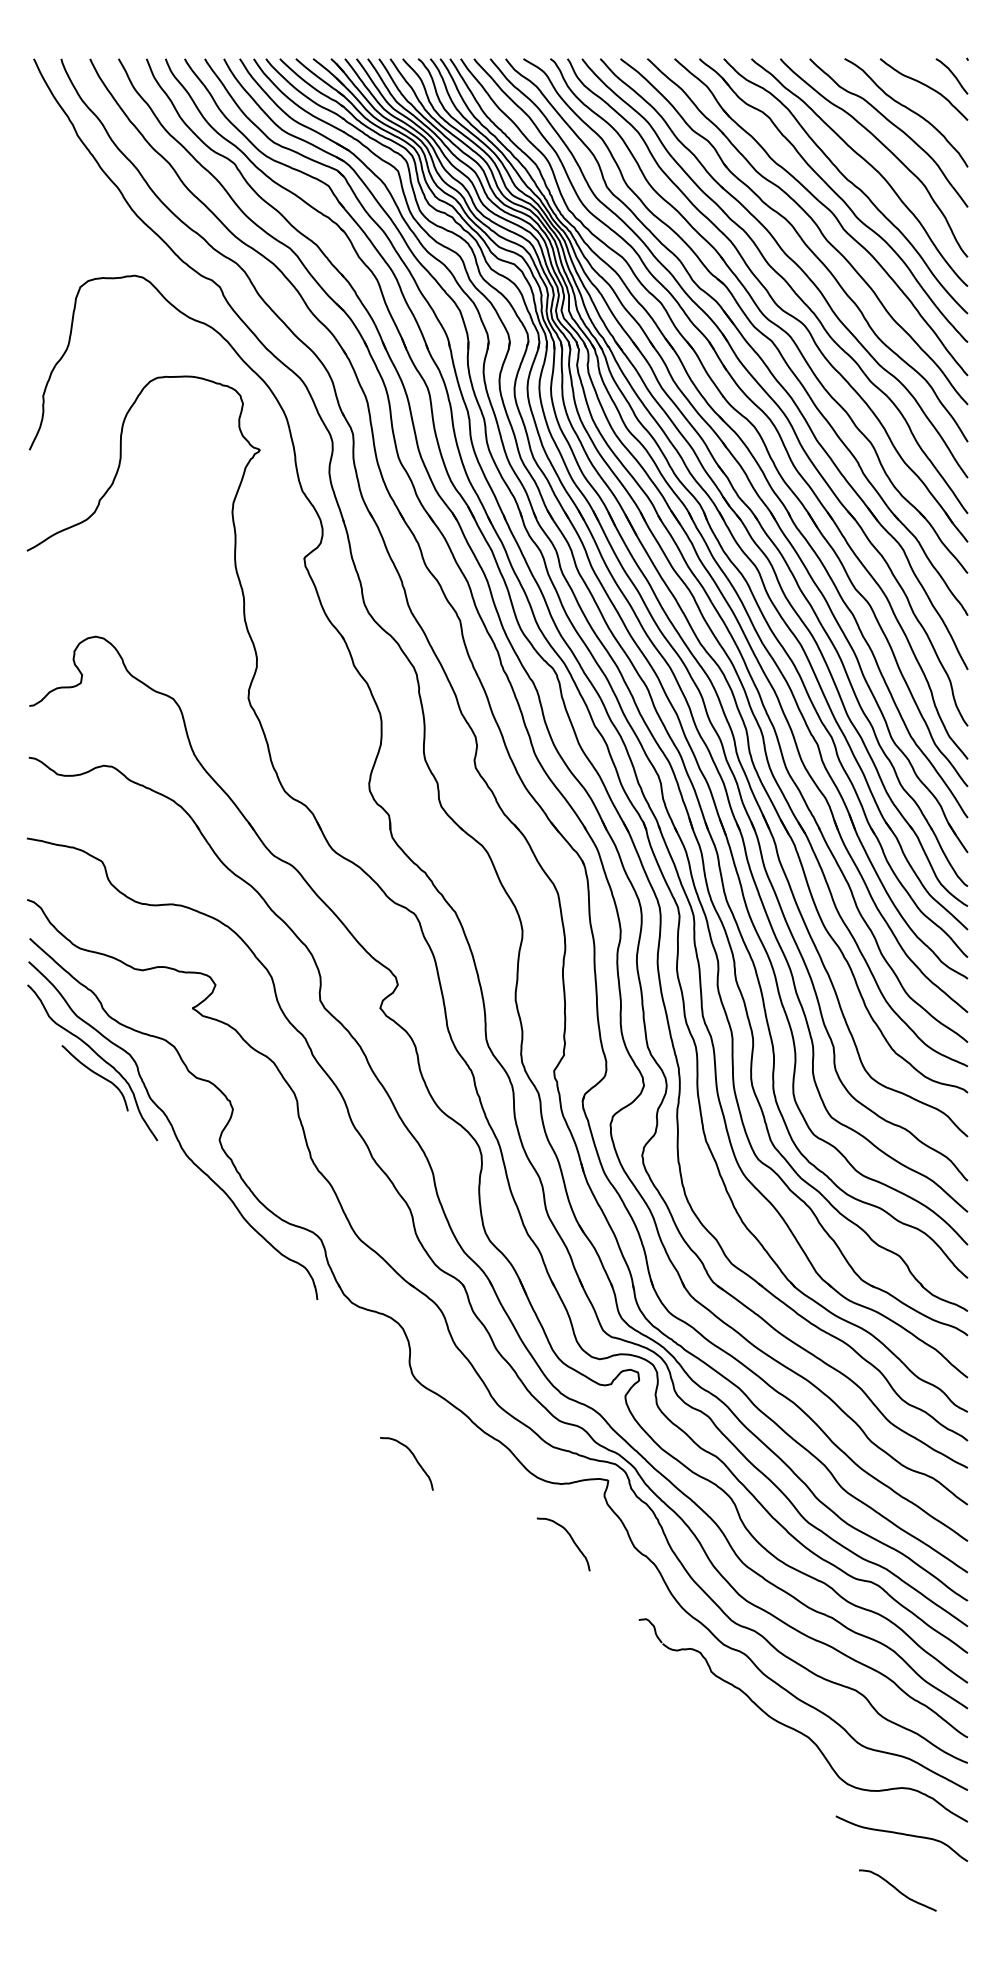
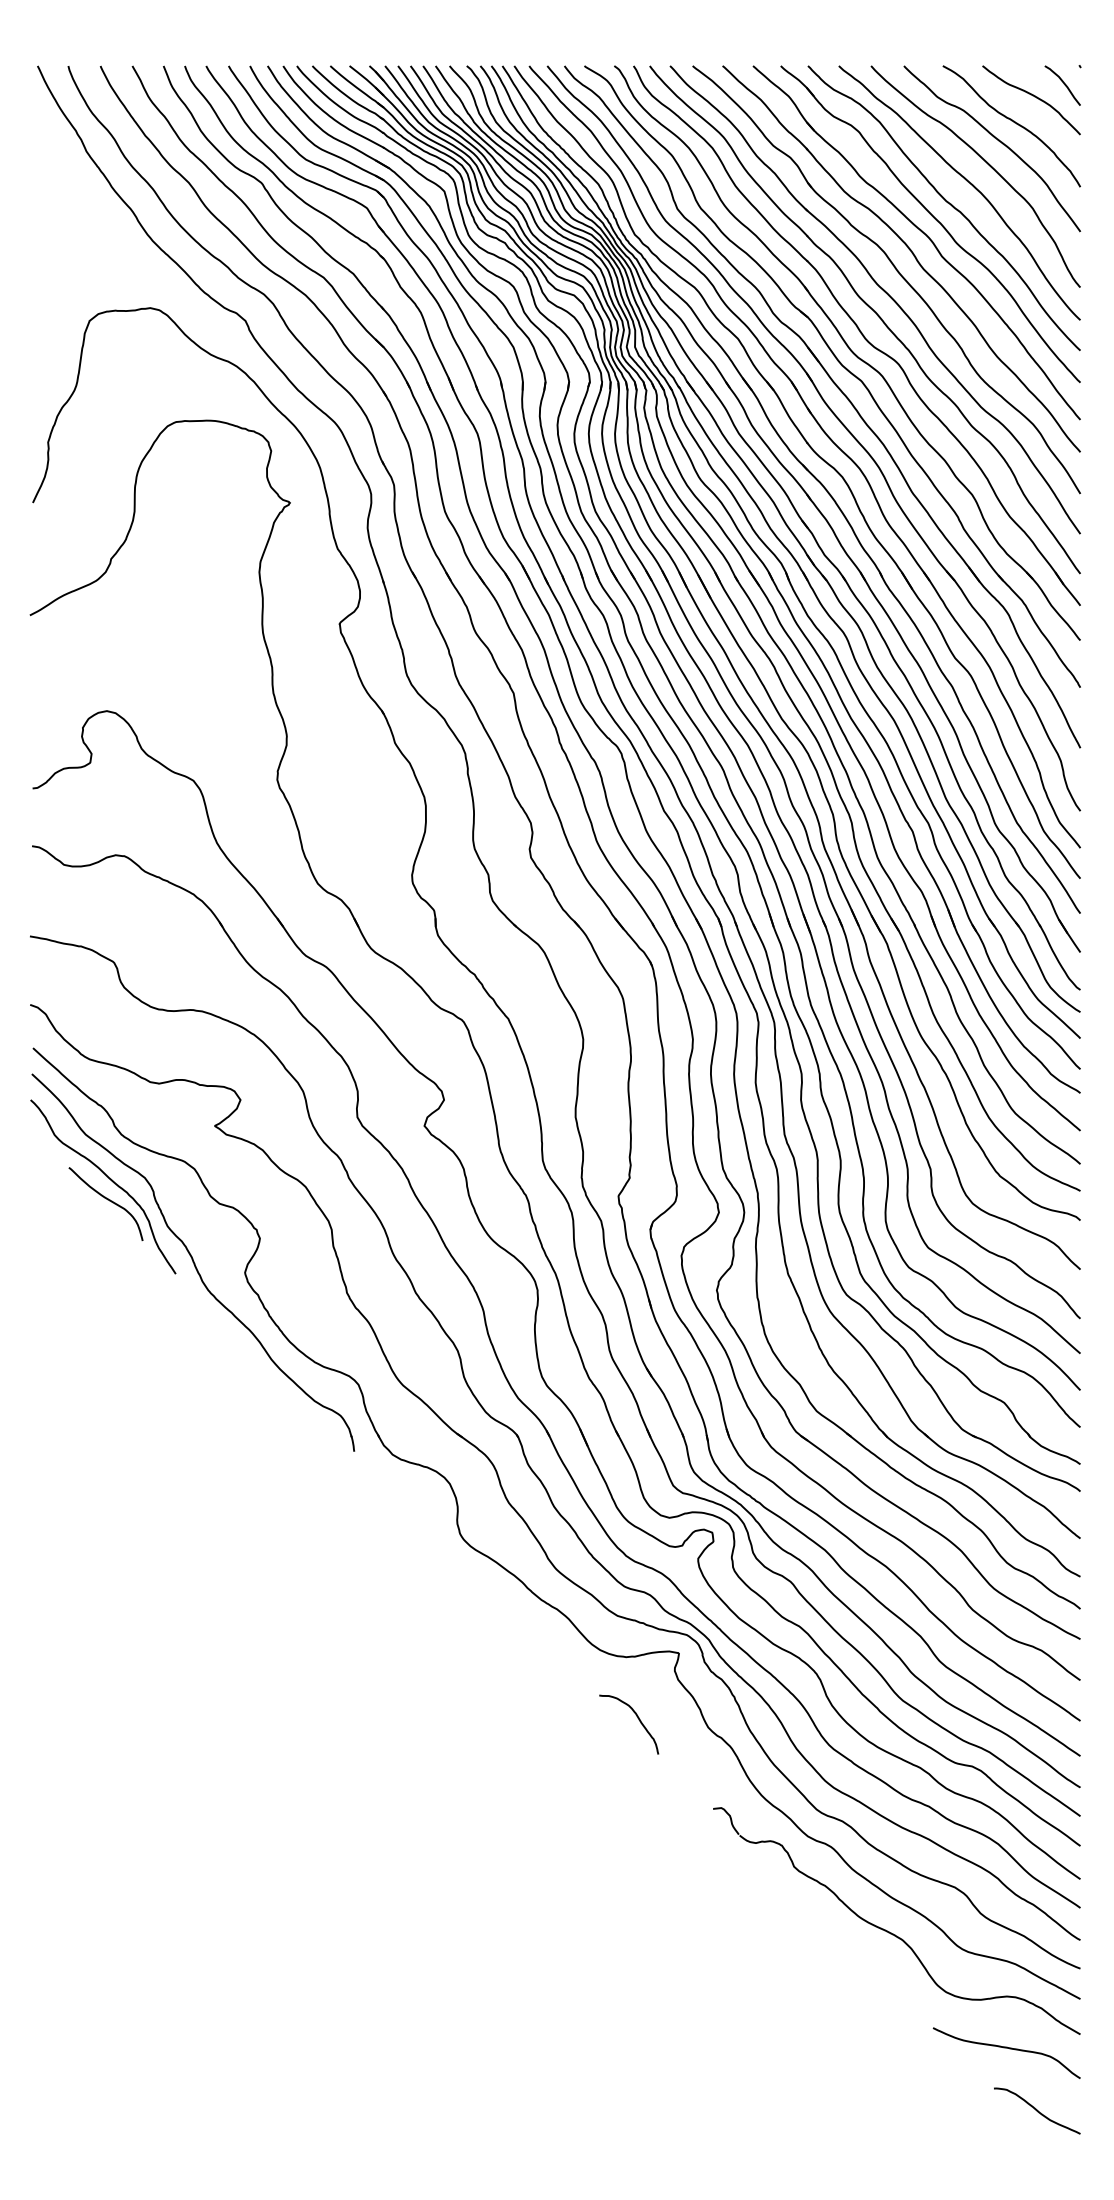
curve: (415, 1460) -> (463, 1630), removed
curve: (898, 1890) -> (1037, 2110), moved

